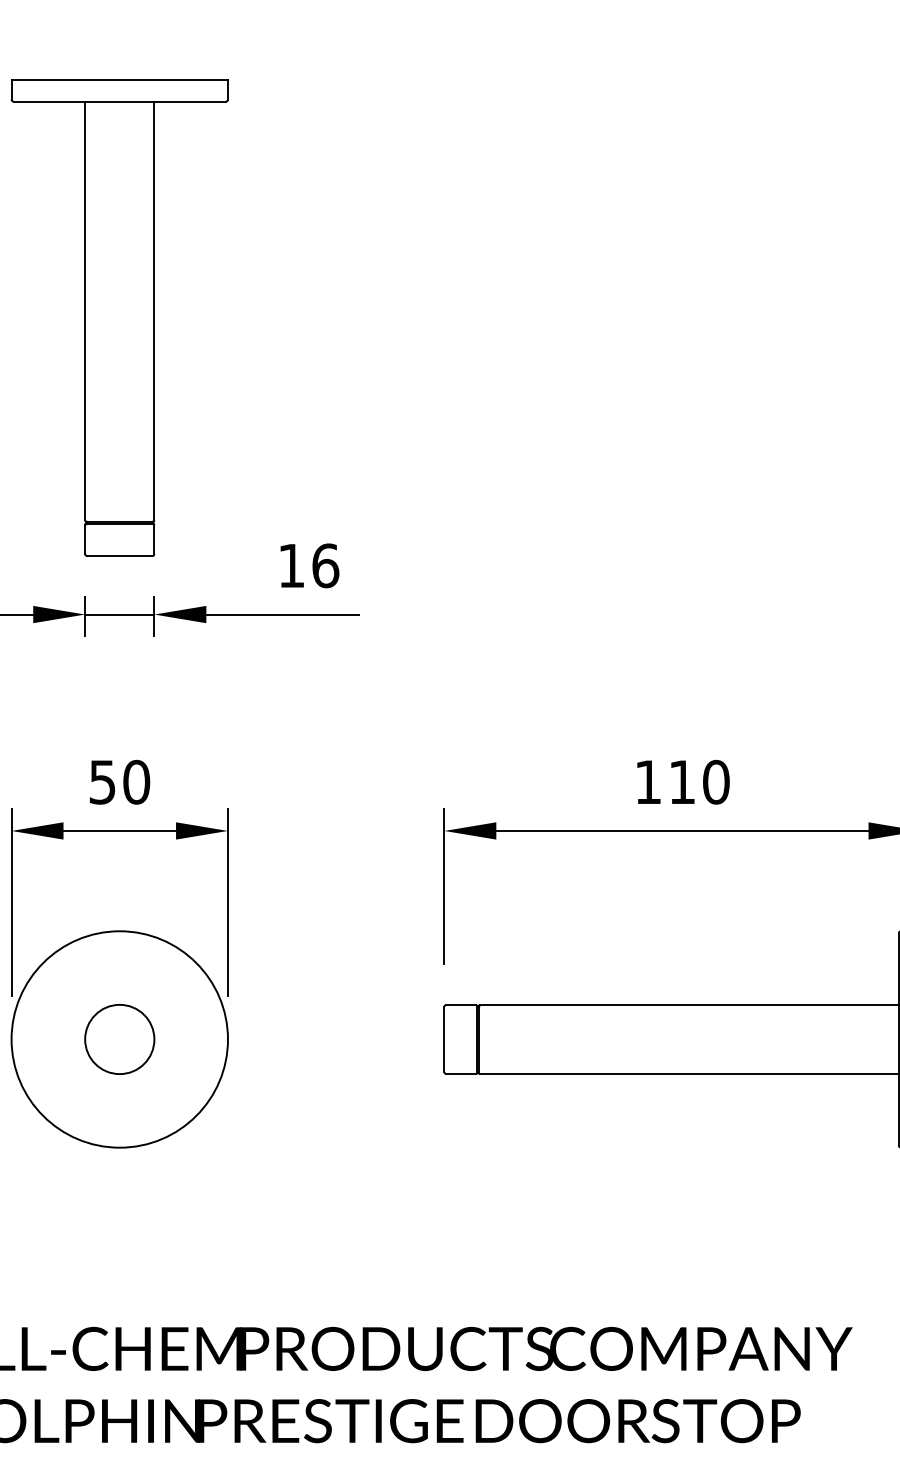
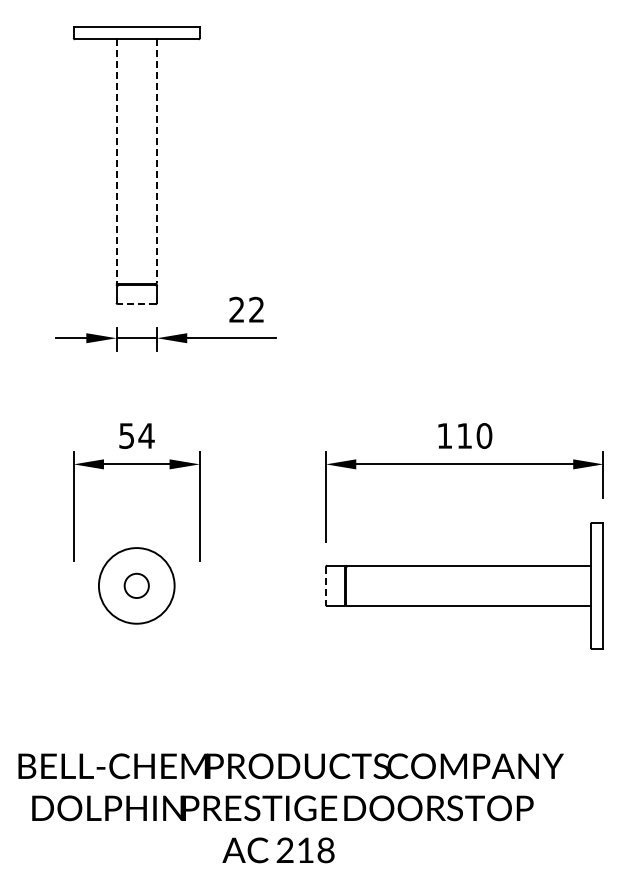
line: (84, 311) -> (116, 161), solid -> dashed
line: (153, 311) -> (156, 161), solid -> dashed
line: (119, 556) -> (136, 304), solid -> dashed
text: (308, 565) -> (246, 309), 16 -> 22
text: (136, 781) -> (146, 435), 50 -> 54
circle: (119, 1038) -> (136, 585), size x0.6
circle: (119, 1038) -> (136, 585), size x0.6
line: (443, 1038) -> (325, 585), solid -> dashed

